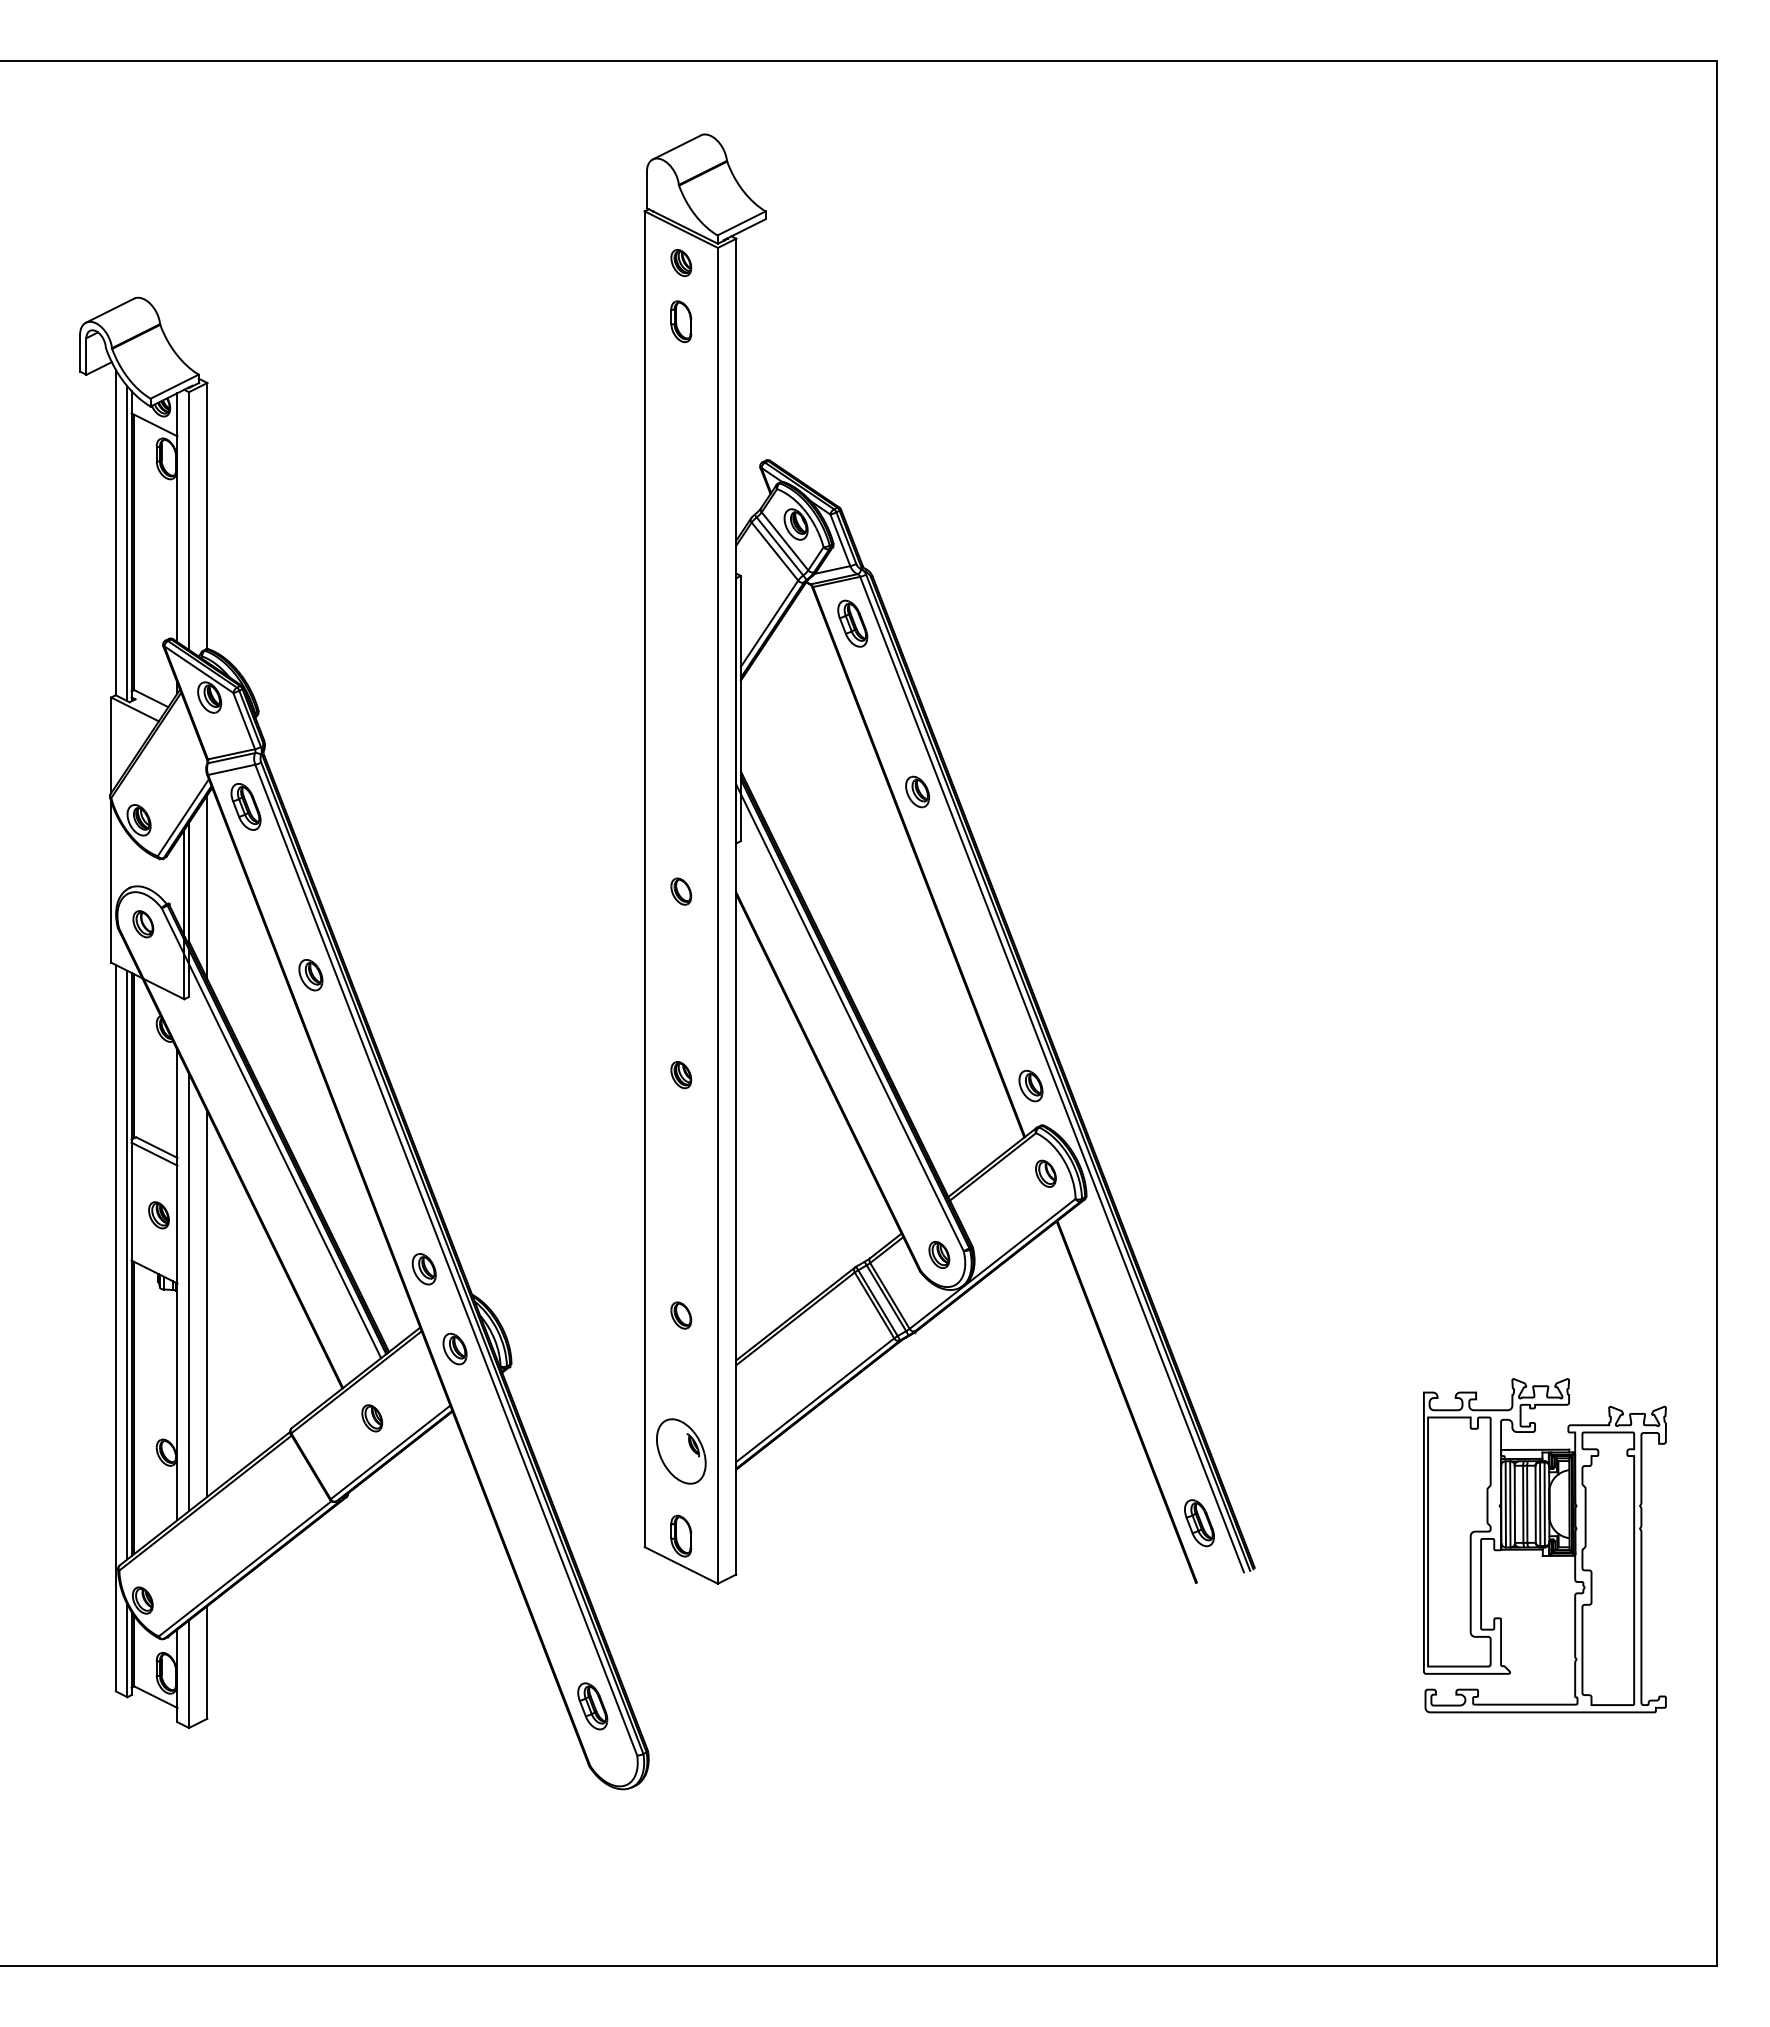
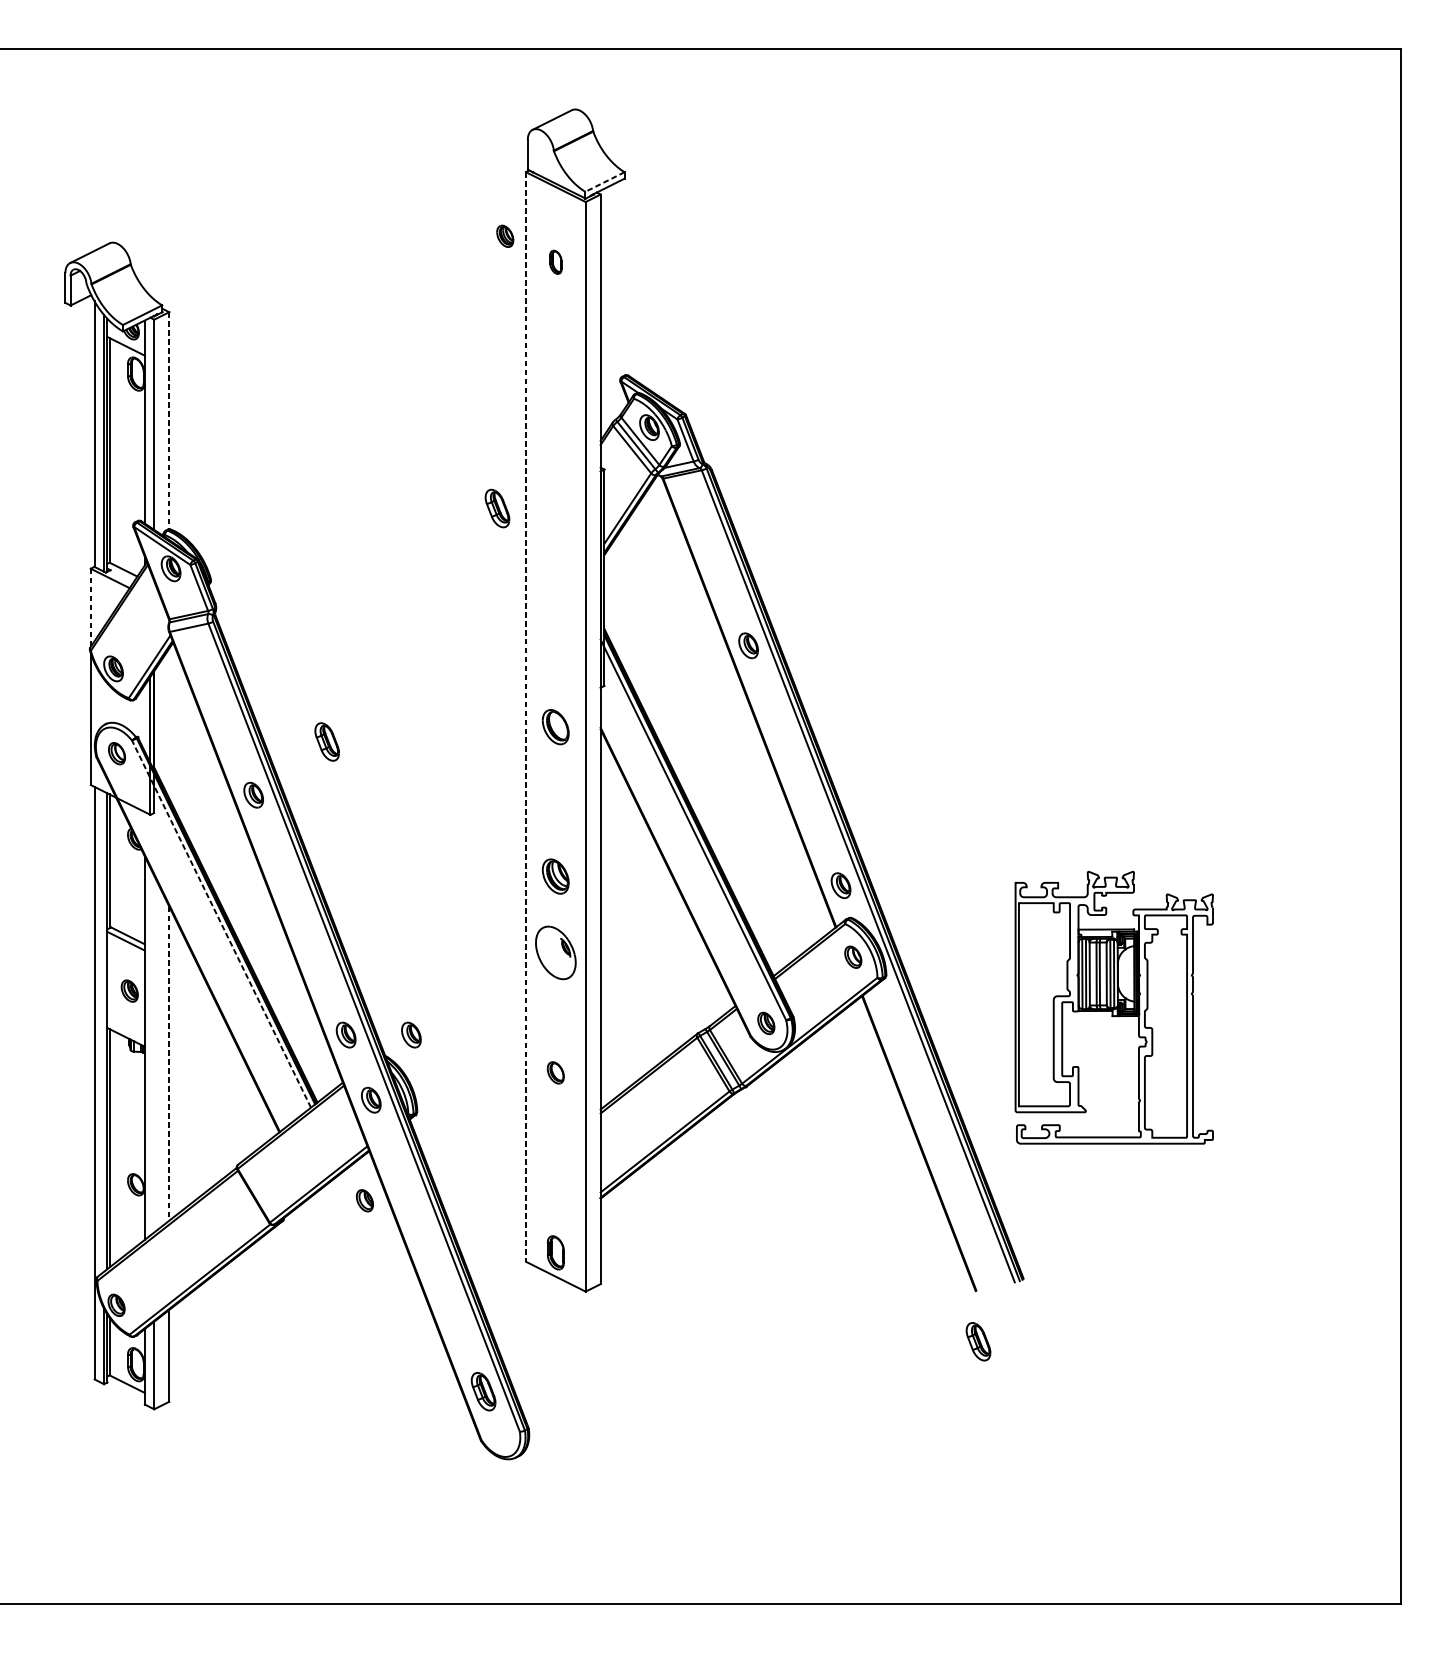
line: (741, 223) -> (604, 182), solid -> dashed
part: (681, 263) -> (505, 236), moved
part: (681, 321) -> (556, 262), size x0.7
line: (207, 516) -> (169, 421), solid -> dashed
part: (852, 623) -> (497, 508), moved
line: (111, 745) -> (91, 607), solid -> dashed
part: (245, 806) -> (326, 741), moved
line: (644, 879) -> (525, 717), solid -> dashed
line: (207, 887) -> (169, 723), removed
part: (681, 891) -> (556, 726), size x1.6
part: (681, 1075) -> (556, 877), size x1.6
line: (271, 1132) -> (221, 923), solid -> dashed
line: (127, 1264) -> (104, 1031), removed
part: (503, 1269) -> (410, 1035), added
line: (189, 1292) -> (154, 1054), removed
line: (207, 1304) -> (169, 1063), solid -> dashed
part: (372, 1418) -> (365, 1200), moved
part: (681, 1451) -> (556, 952), moved
part: (1199, 1523) -> (978, 1342), moved
part: (1544, 1545) -> (1113, 1007), moved

